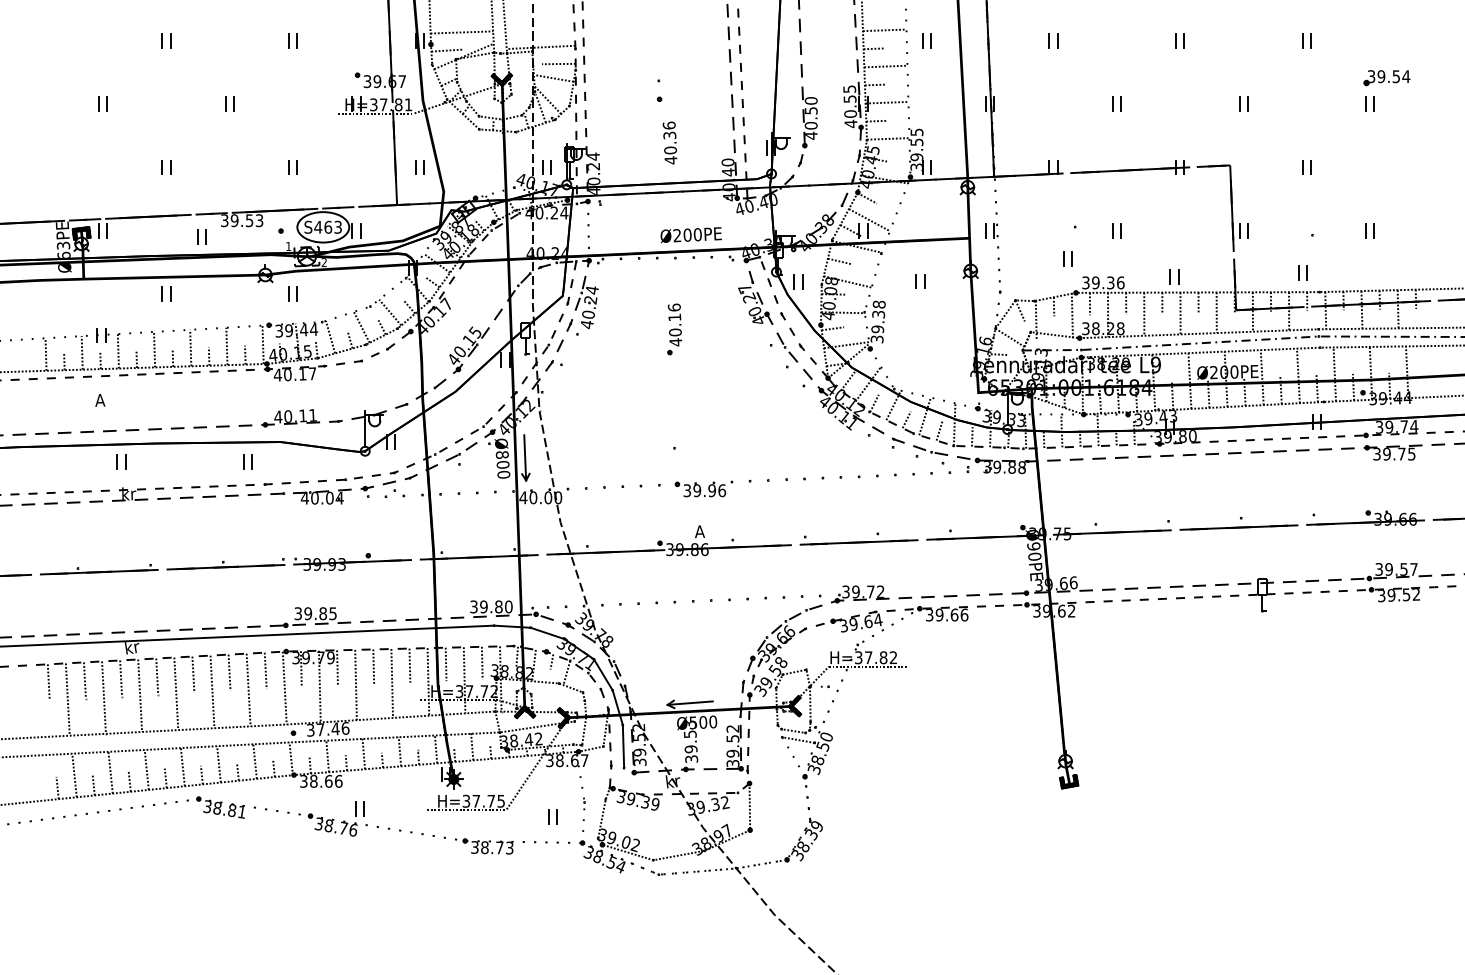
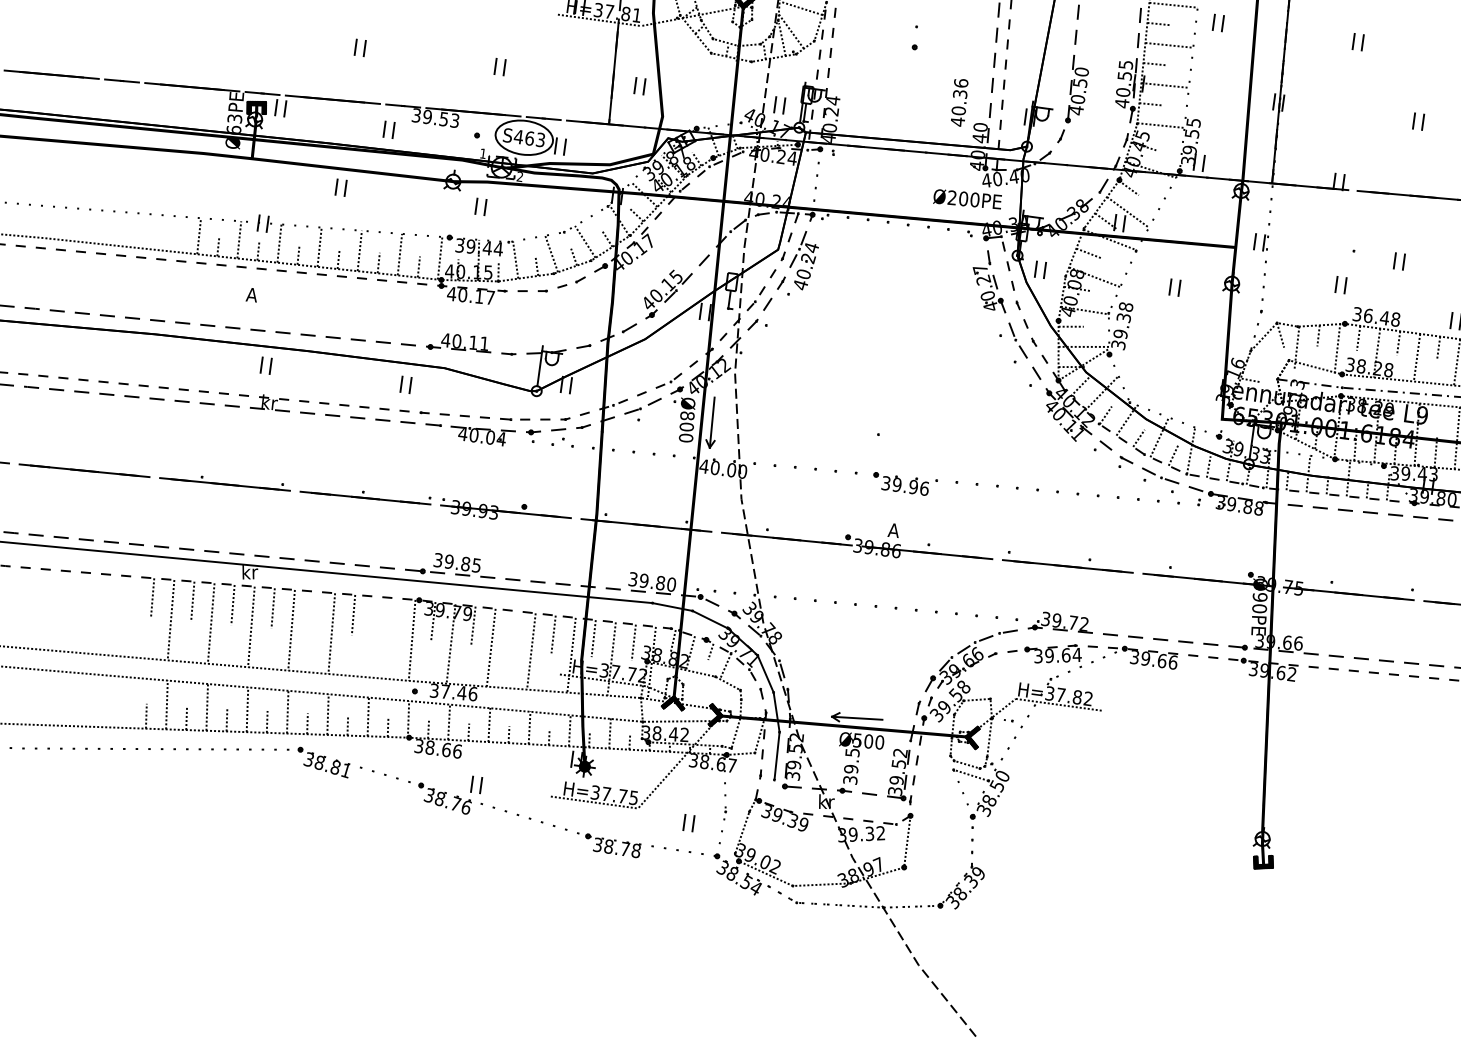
text: (669, 142) -> (958, 101), moved
text: (690, 235) -> (966, 199), moved
text: (1108, 282) -> (1382, 317), 39.36 -> 36.48
part: (674, 329) -> (896, 303), removed
line: (1009, 337) -> (1264, 363), removed
line: (373, 666) -> (513, 629), removed
line: (265, 670) -> (393, 618), removed
line: (193, 674) -> (313, 611), removed
line: (248, 689) -> (371, 636), removed
text: (509, 847) -> (636, 850), 38.73 -> 38.78

